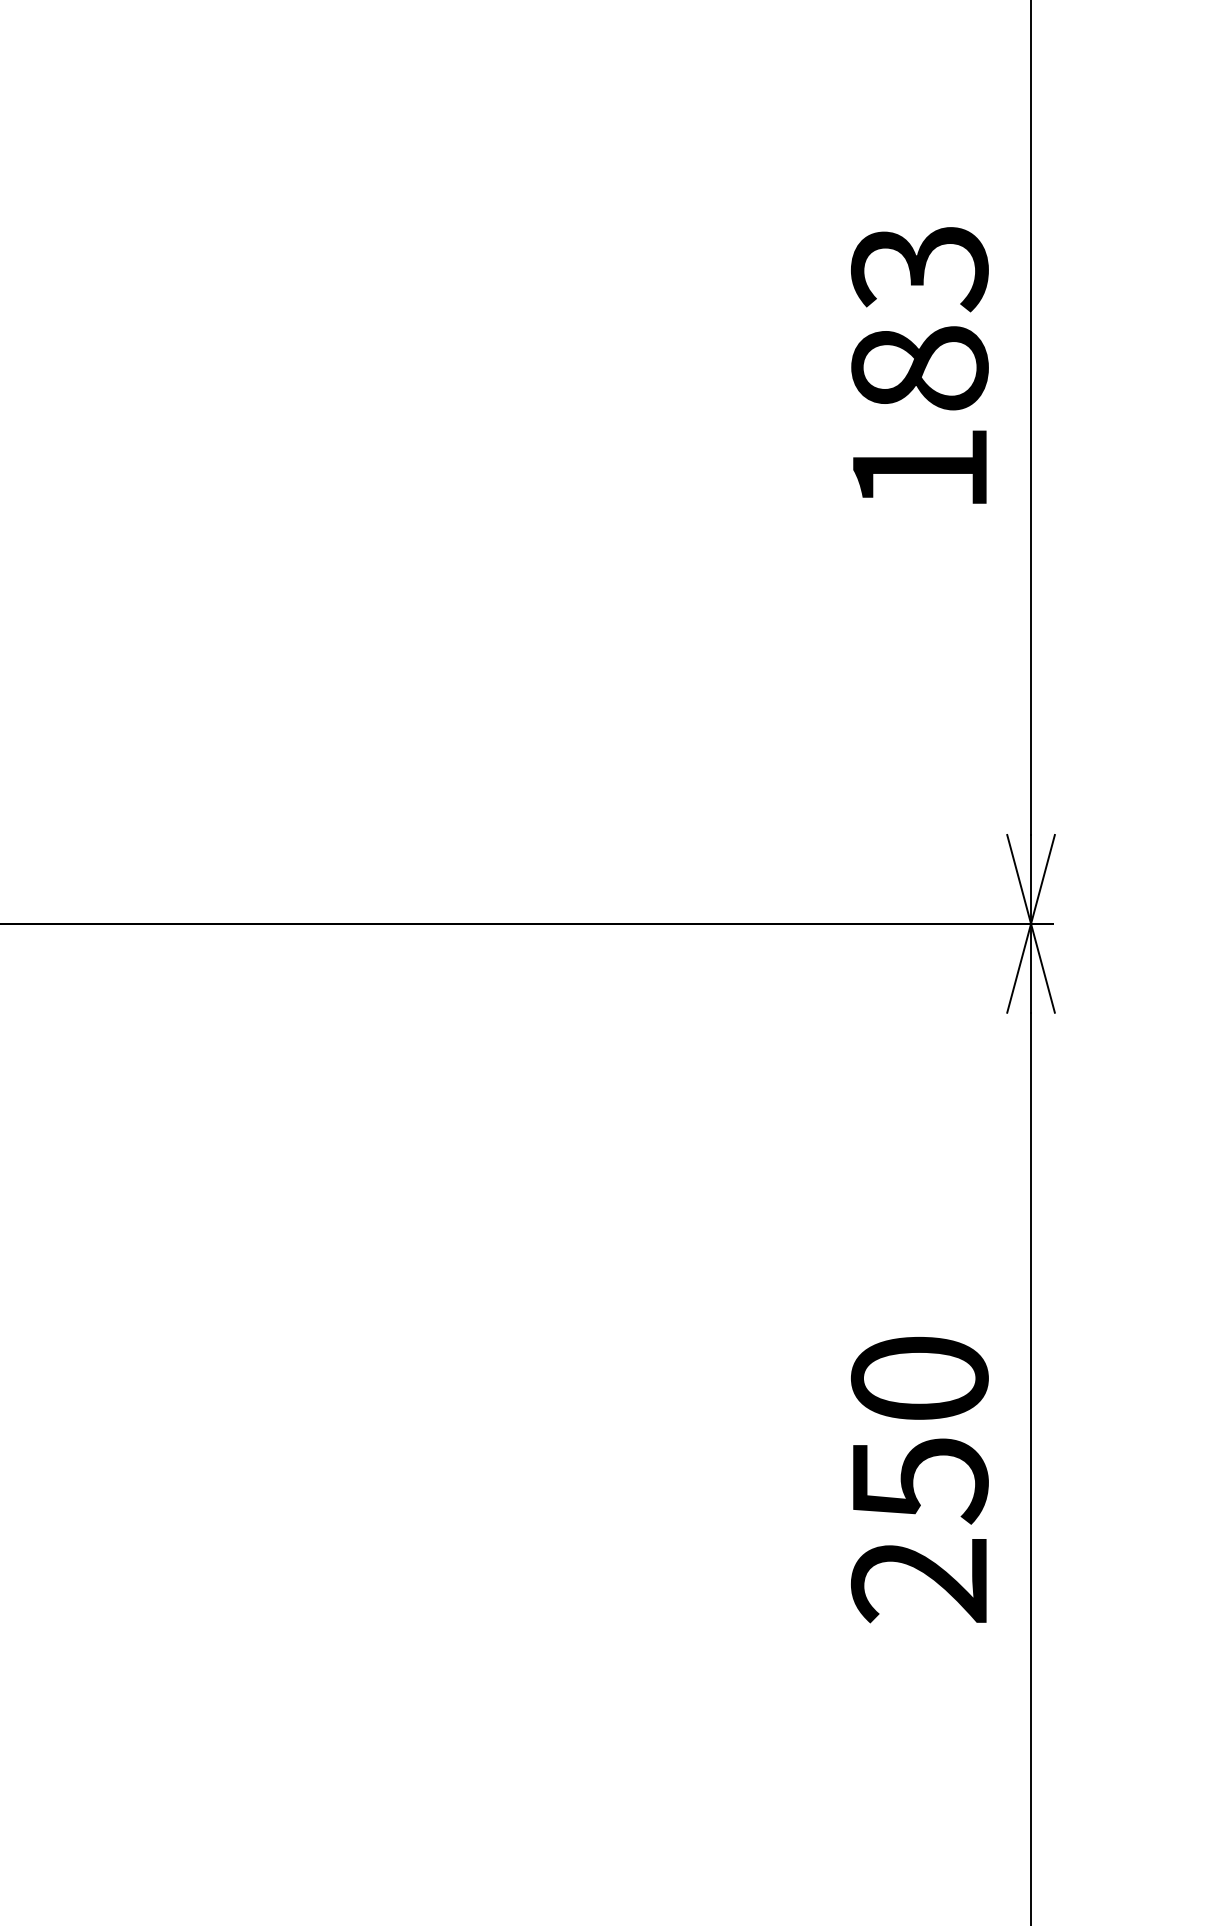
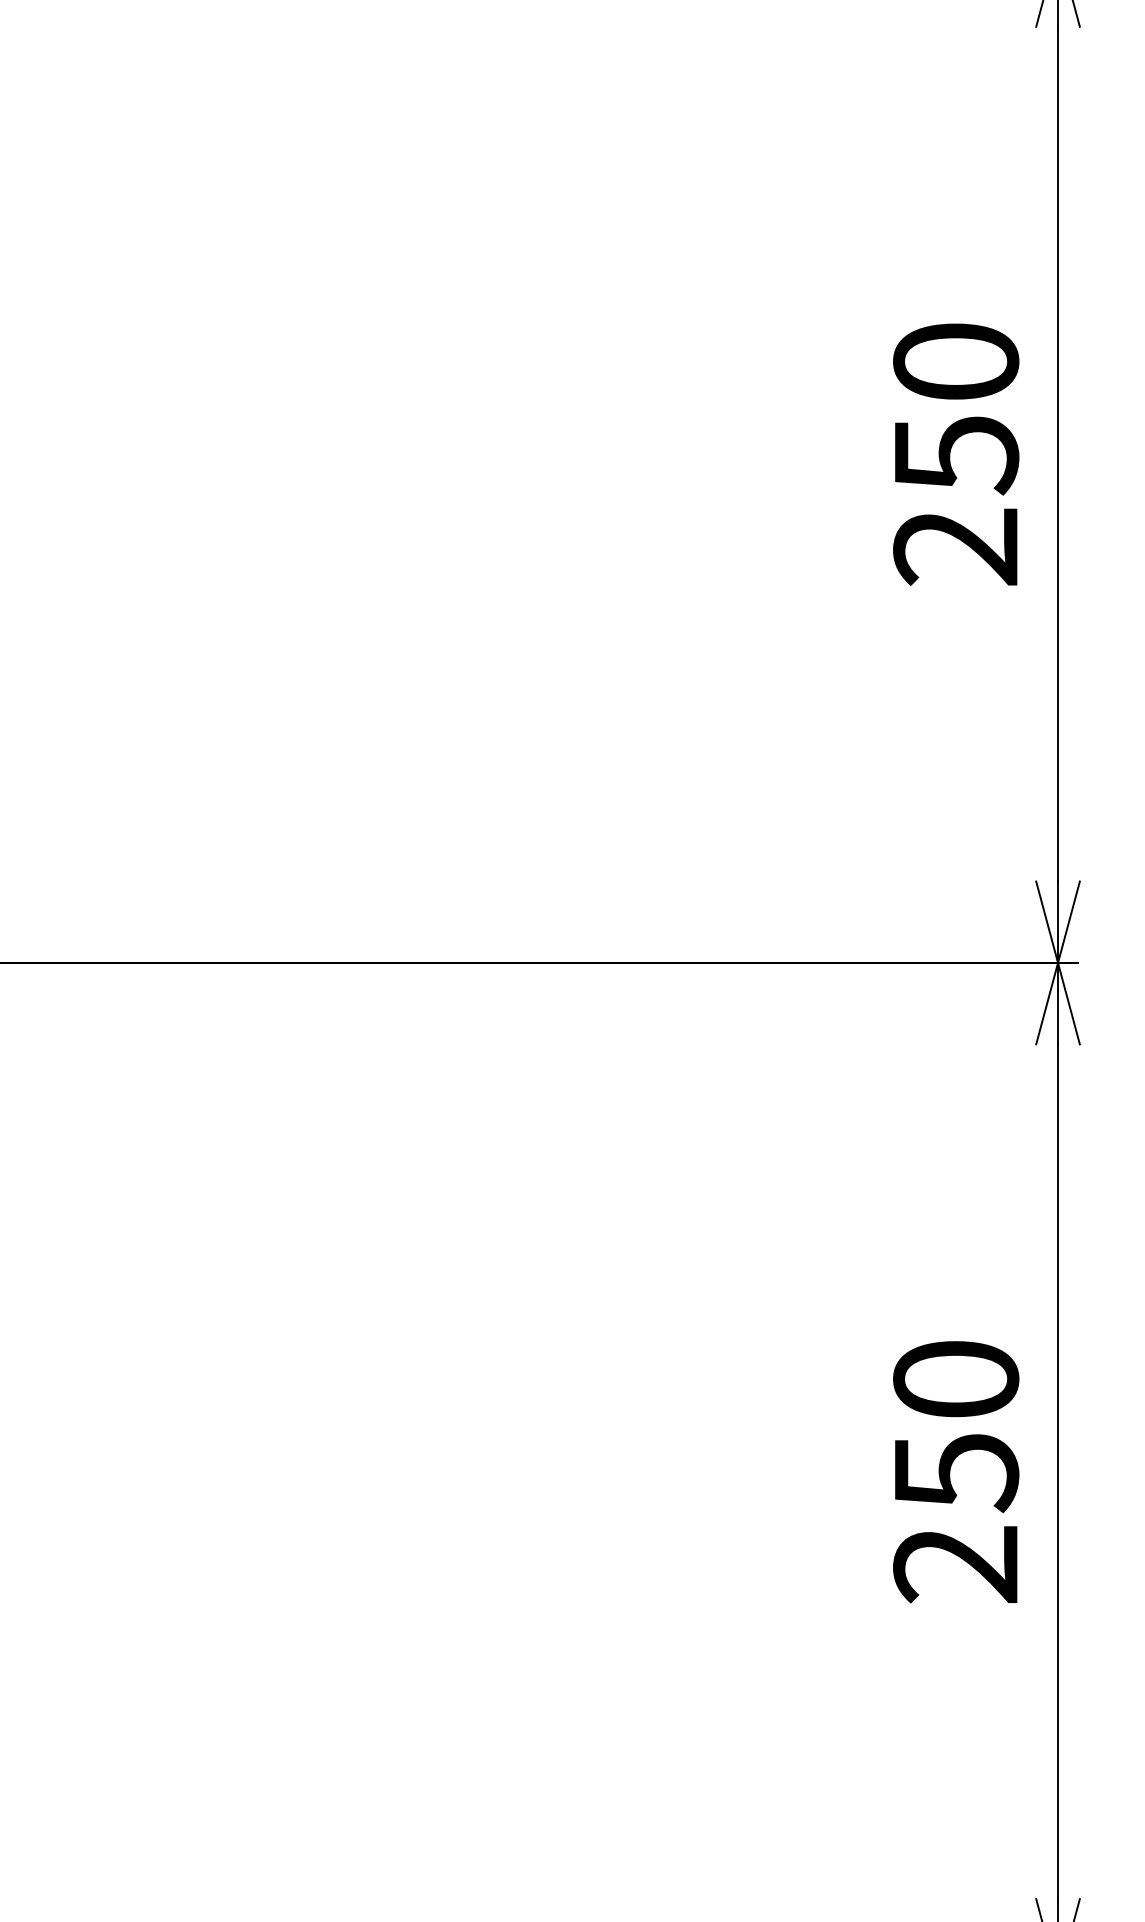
text: (920, 368) -> (956, 454), 183 -> 250

